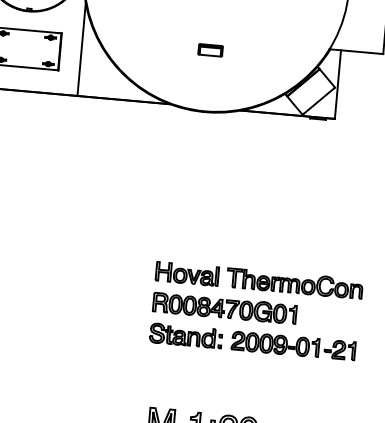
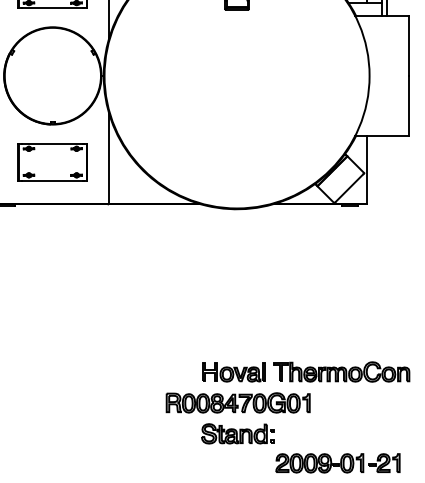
part: (210, 50) -> (236, 147), removed
part: (224, 307) -> (237, 402), moved
part: (293, 346) -> (337, 463), moved

